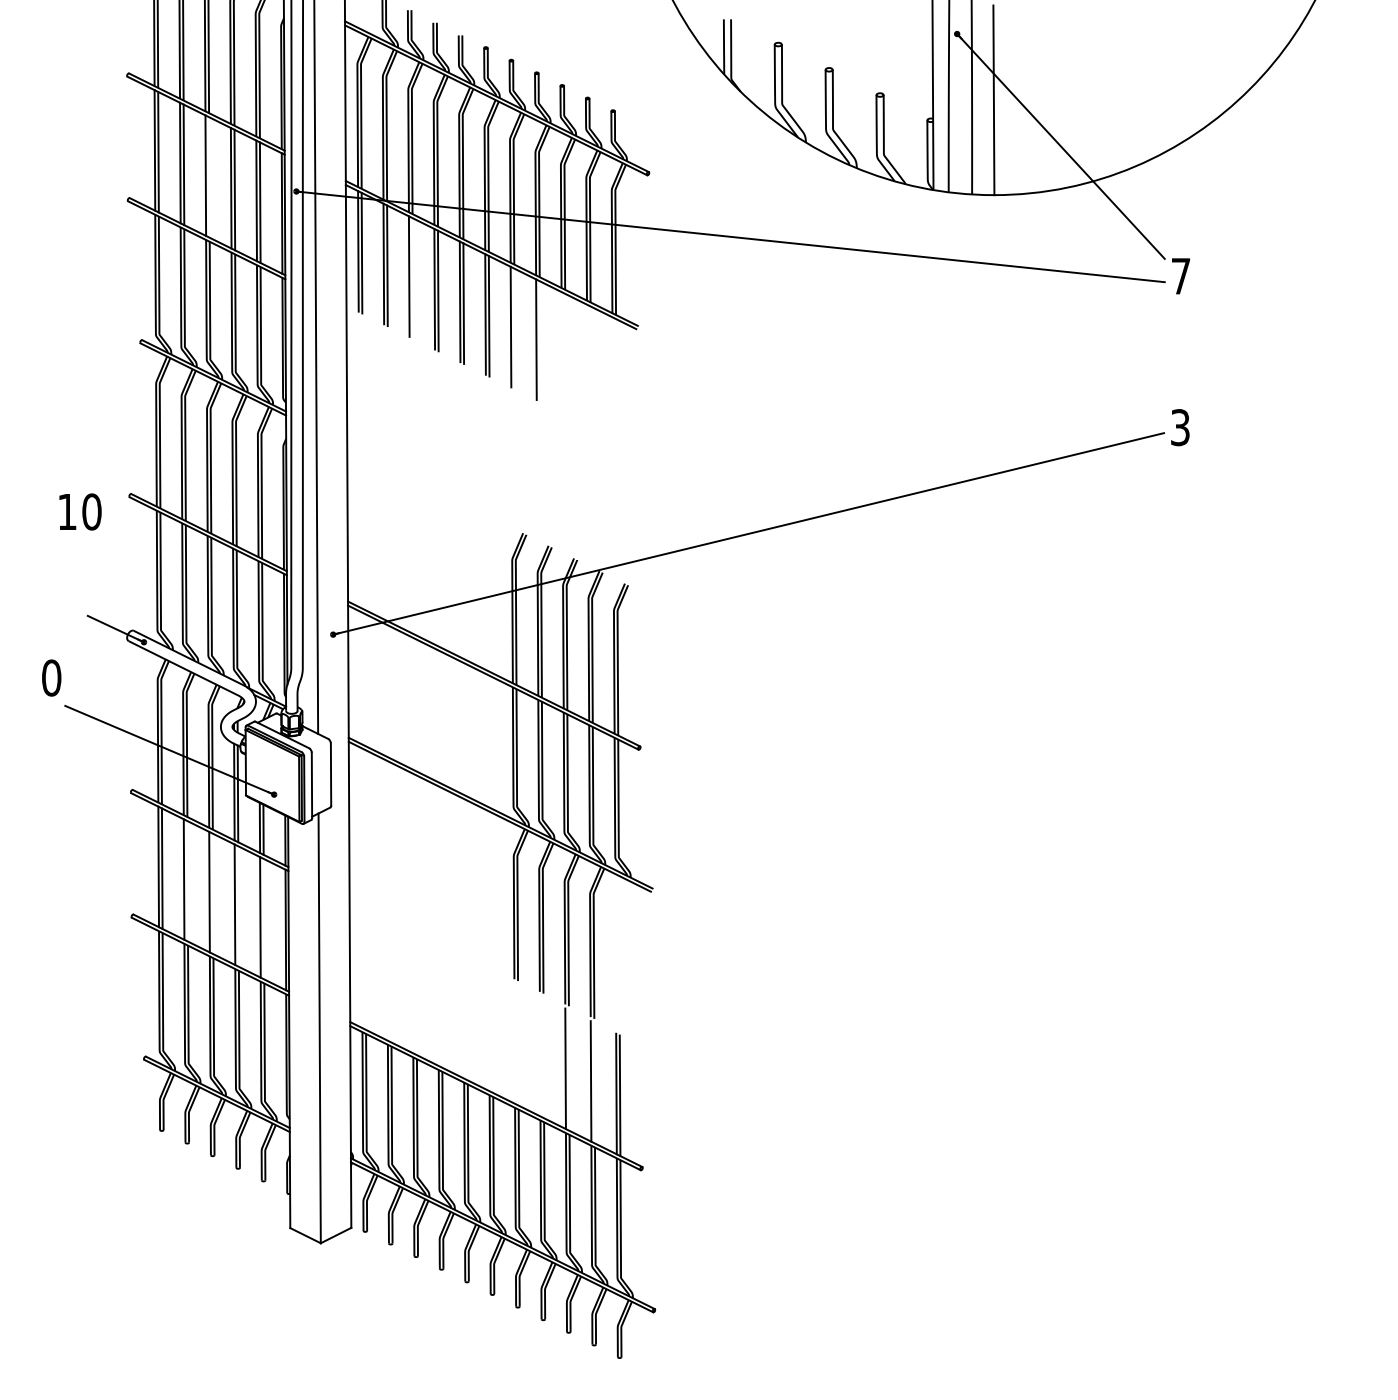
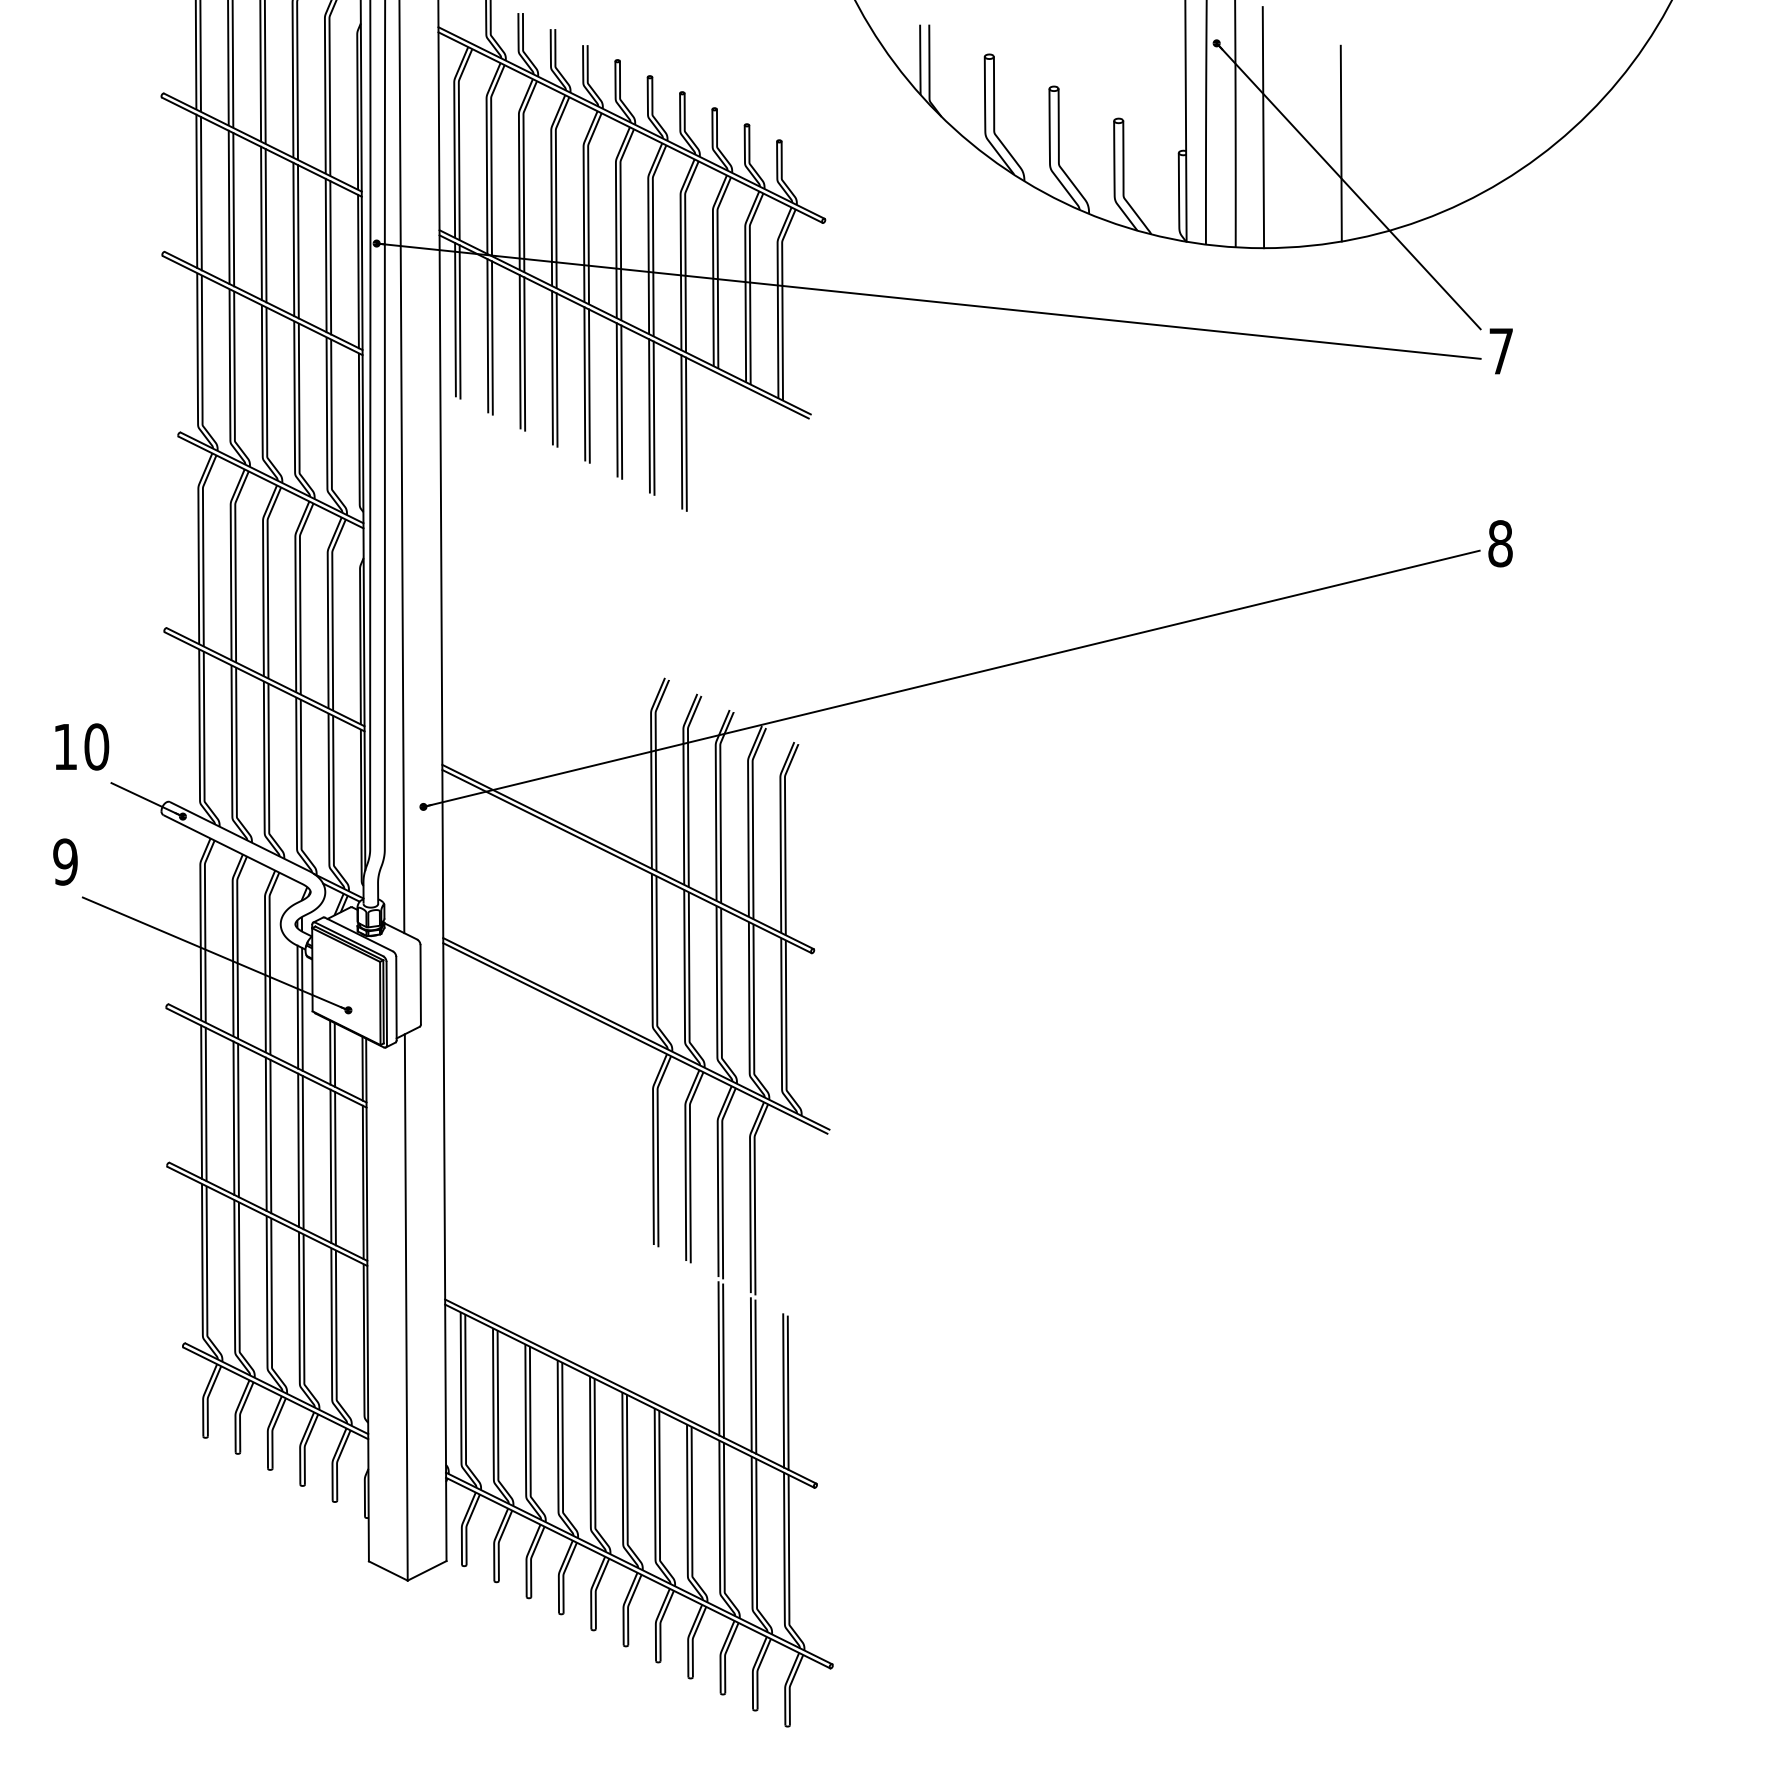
line: (1054, 112) -> (1340, 143), added
line: (208, 177) -> (265, 225), added
line: (412, 277) -> (524, 353), added
line: (514, 328) -> (653, 417), added
line: (540, 340) -> (686, 433), added
text: (1180, 427) -> (1500, 543), 3 -> 8
text: (80, 511) -> (82, 746), moved
text: (51, 677) -> (65, 861), 0 -> 9
line: (187, 881) -> (238, 1120), added
line: (212, 893) -> (270, 1136), added
line: (238, 906) -> (302, 1152), added
line: (264, 919) -> (335, 1168), added
line: (569, 1070) -> (723, 1360), added
line: (594, 1082) -> (755, 1376), added

